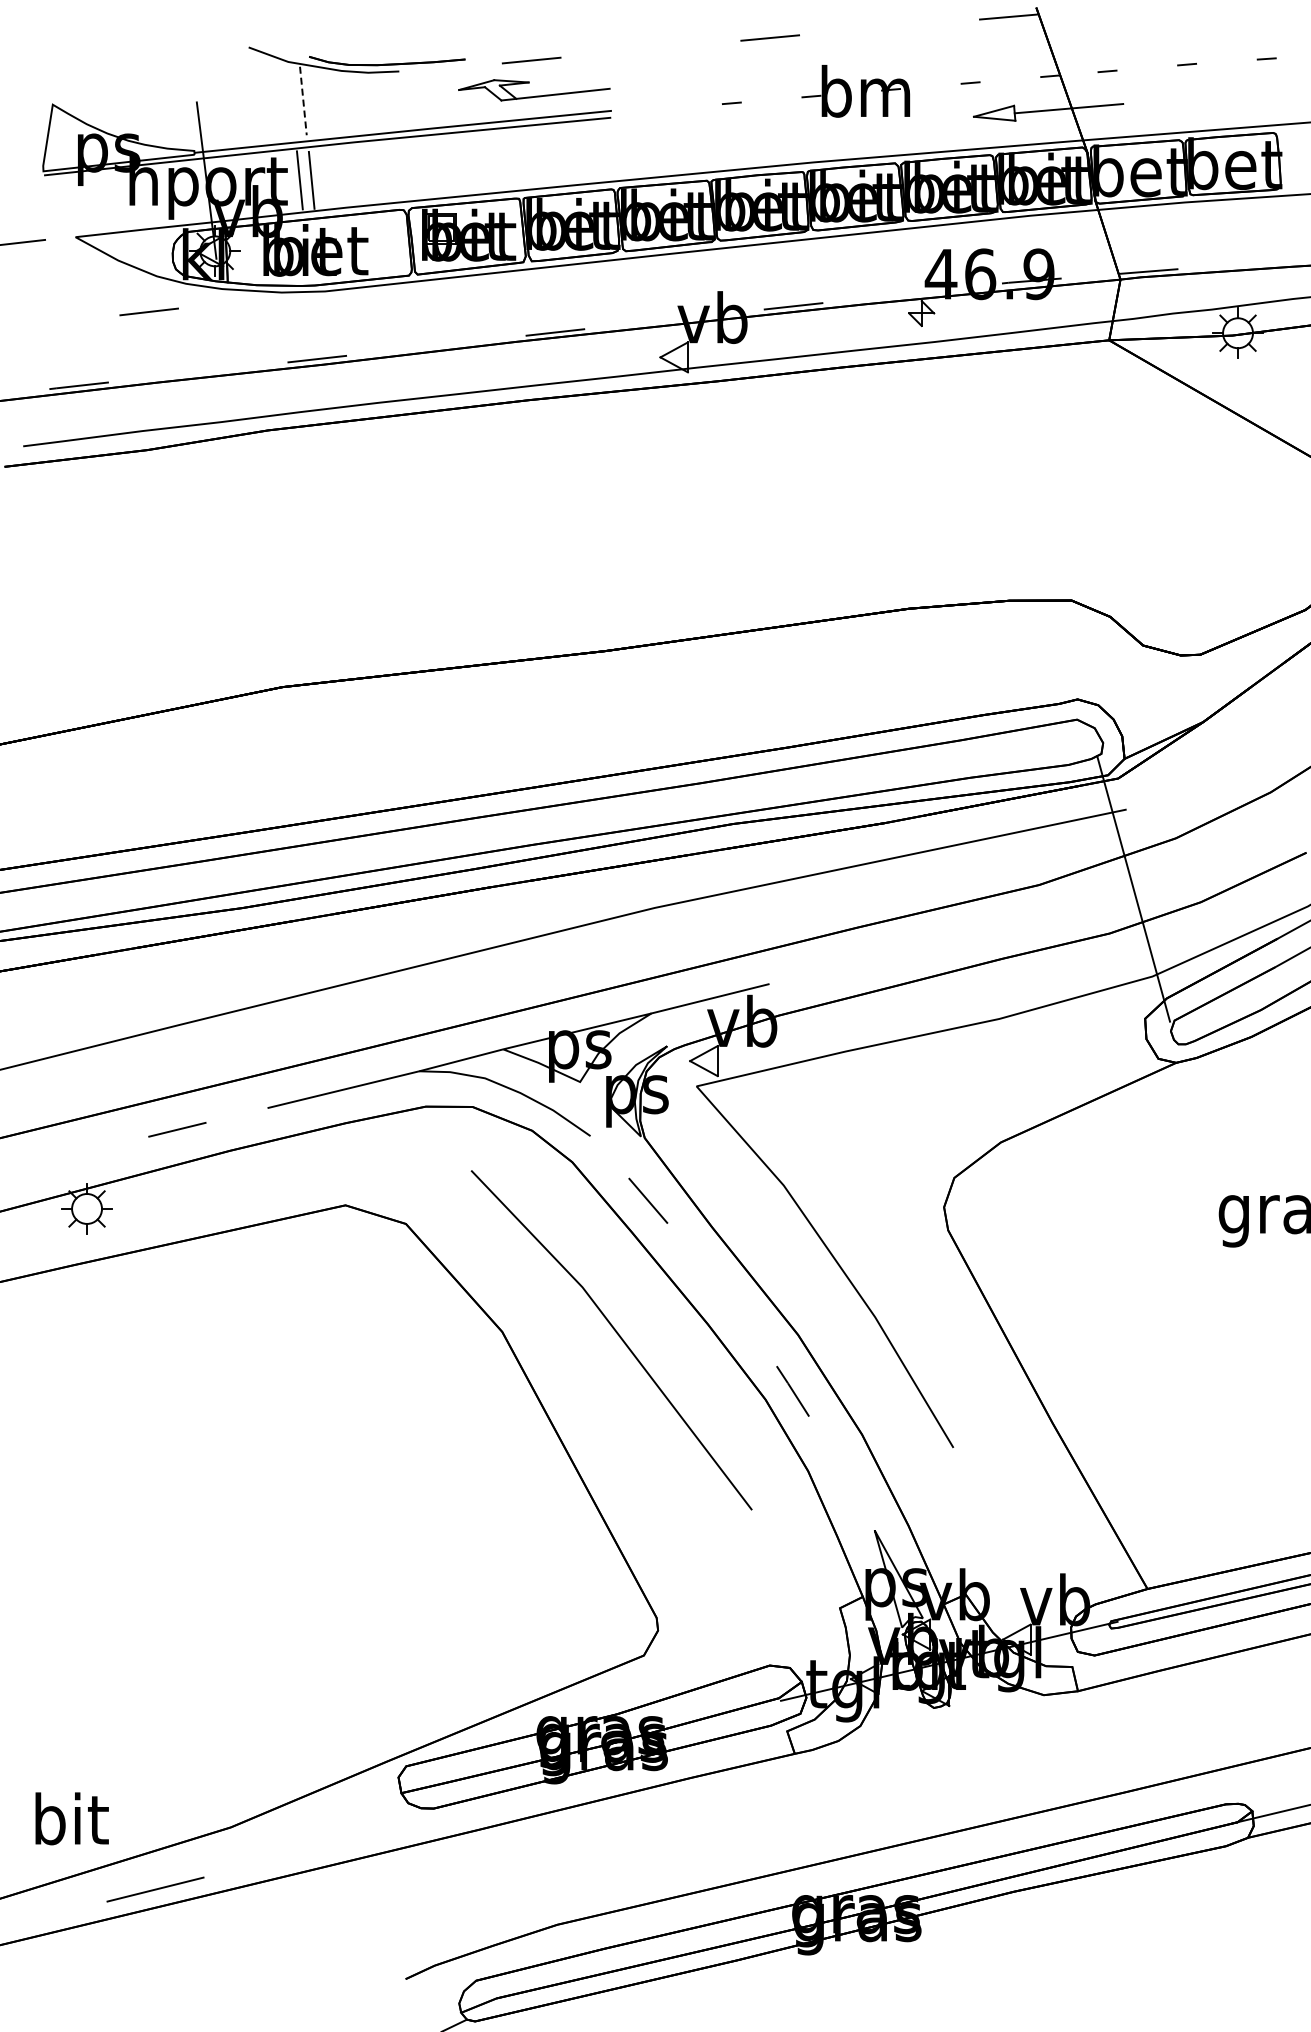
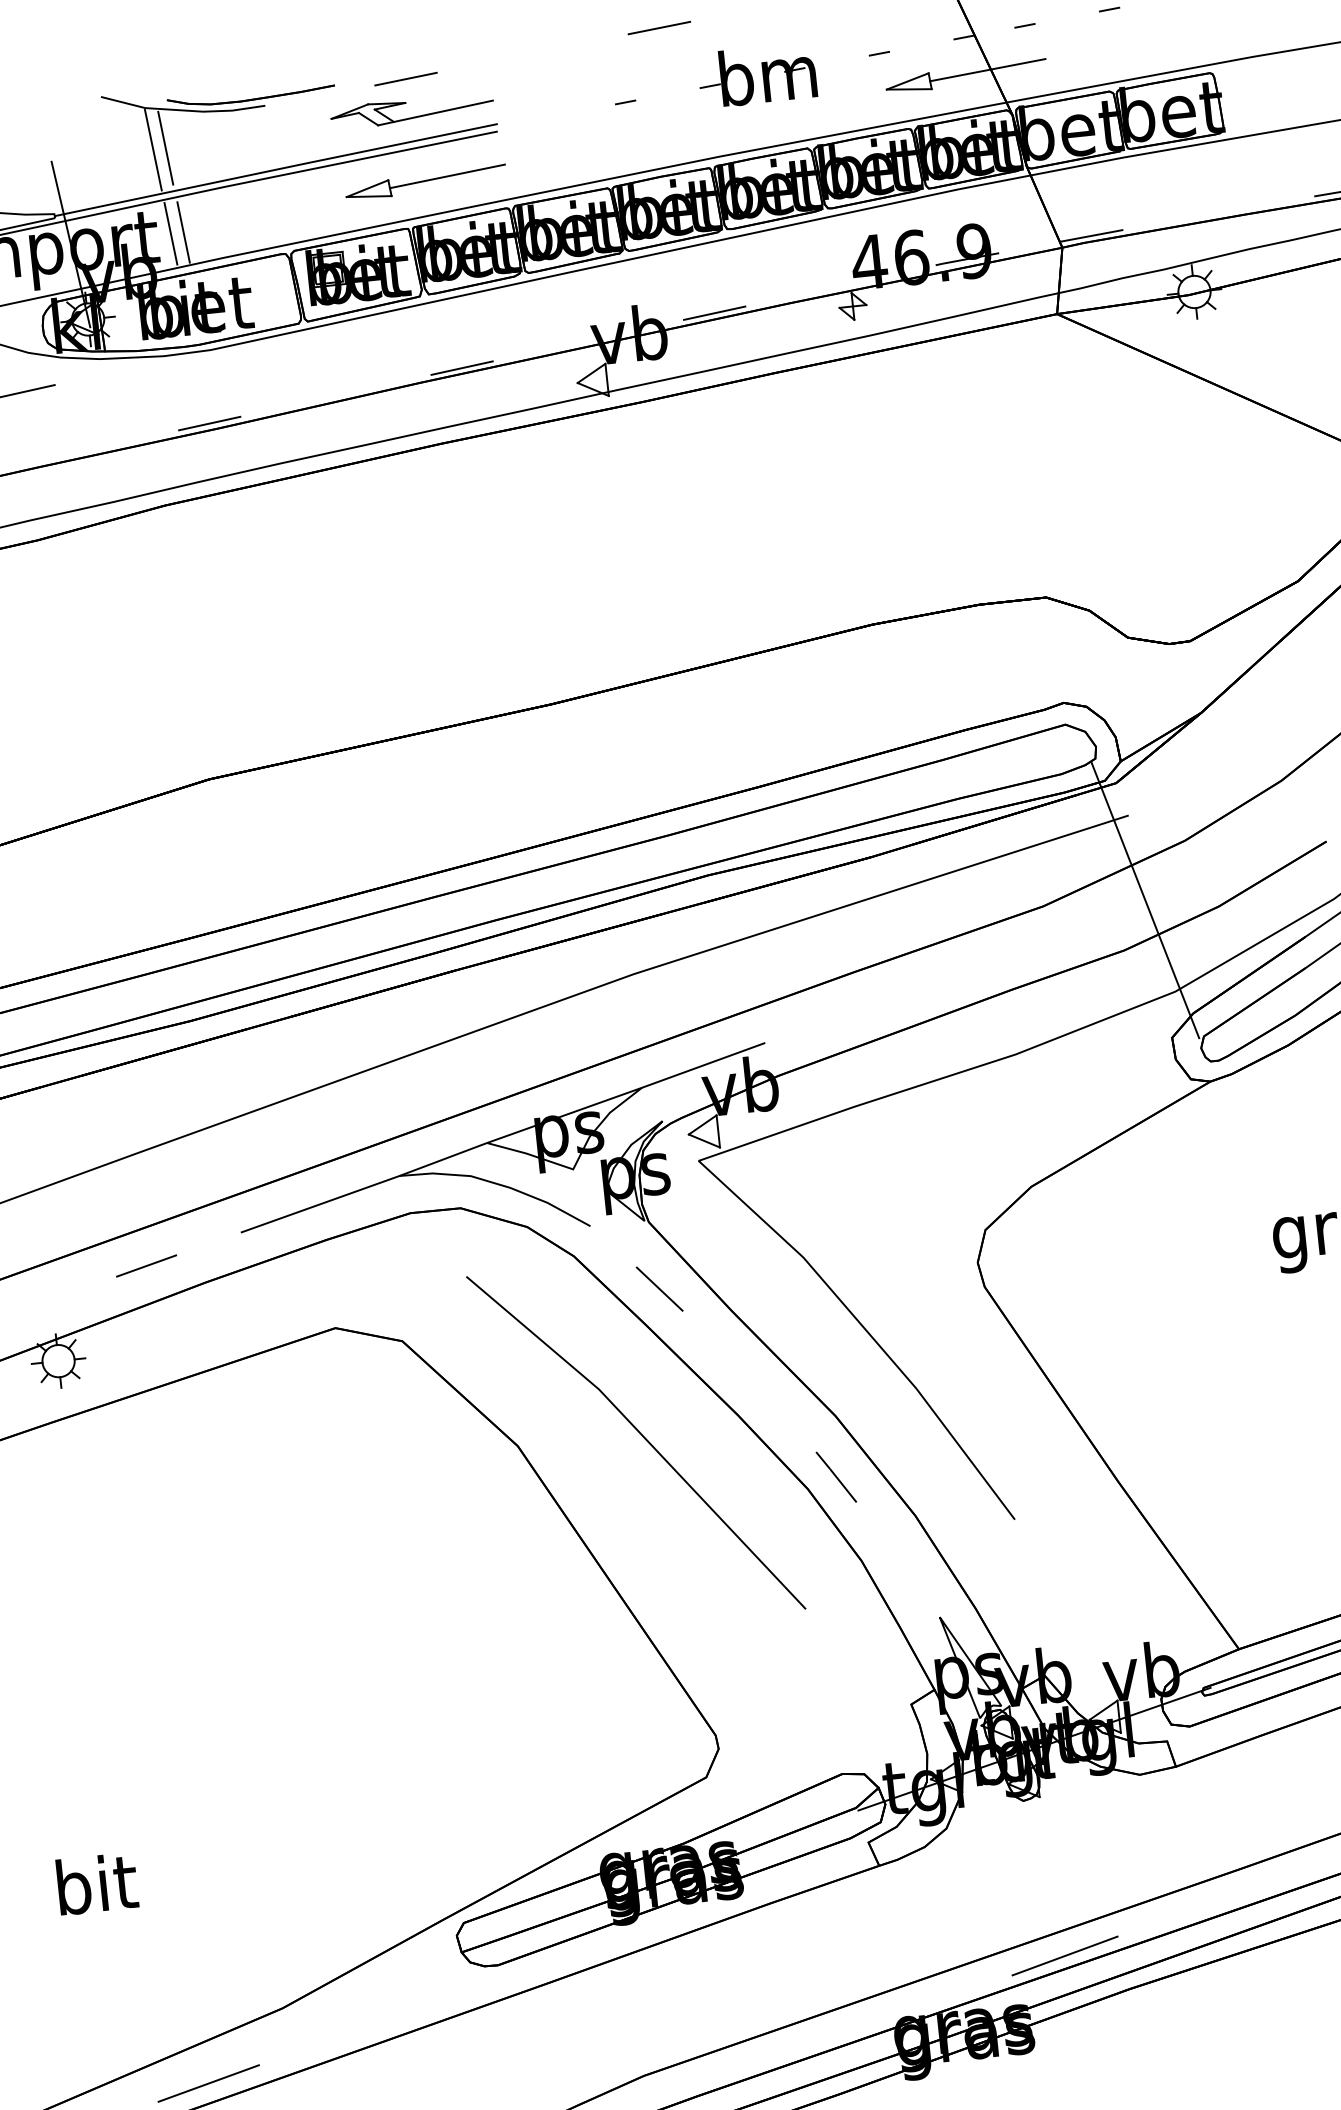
line: (291, 101) -> (153, 150), added
line: (303, 101) -> (165, 148), dashed -> solid
part: (539, 157) -> (425, 182), added
text: (71, 1818) -> (96, 1883), moved
line: (957, 1854) -> (1065, 1955), added

